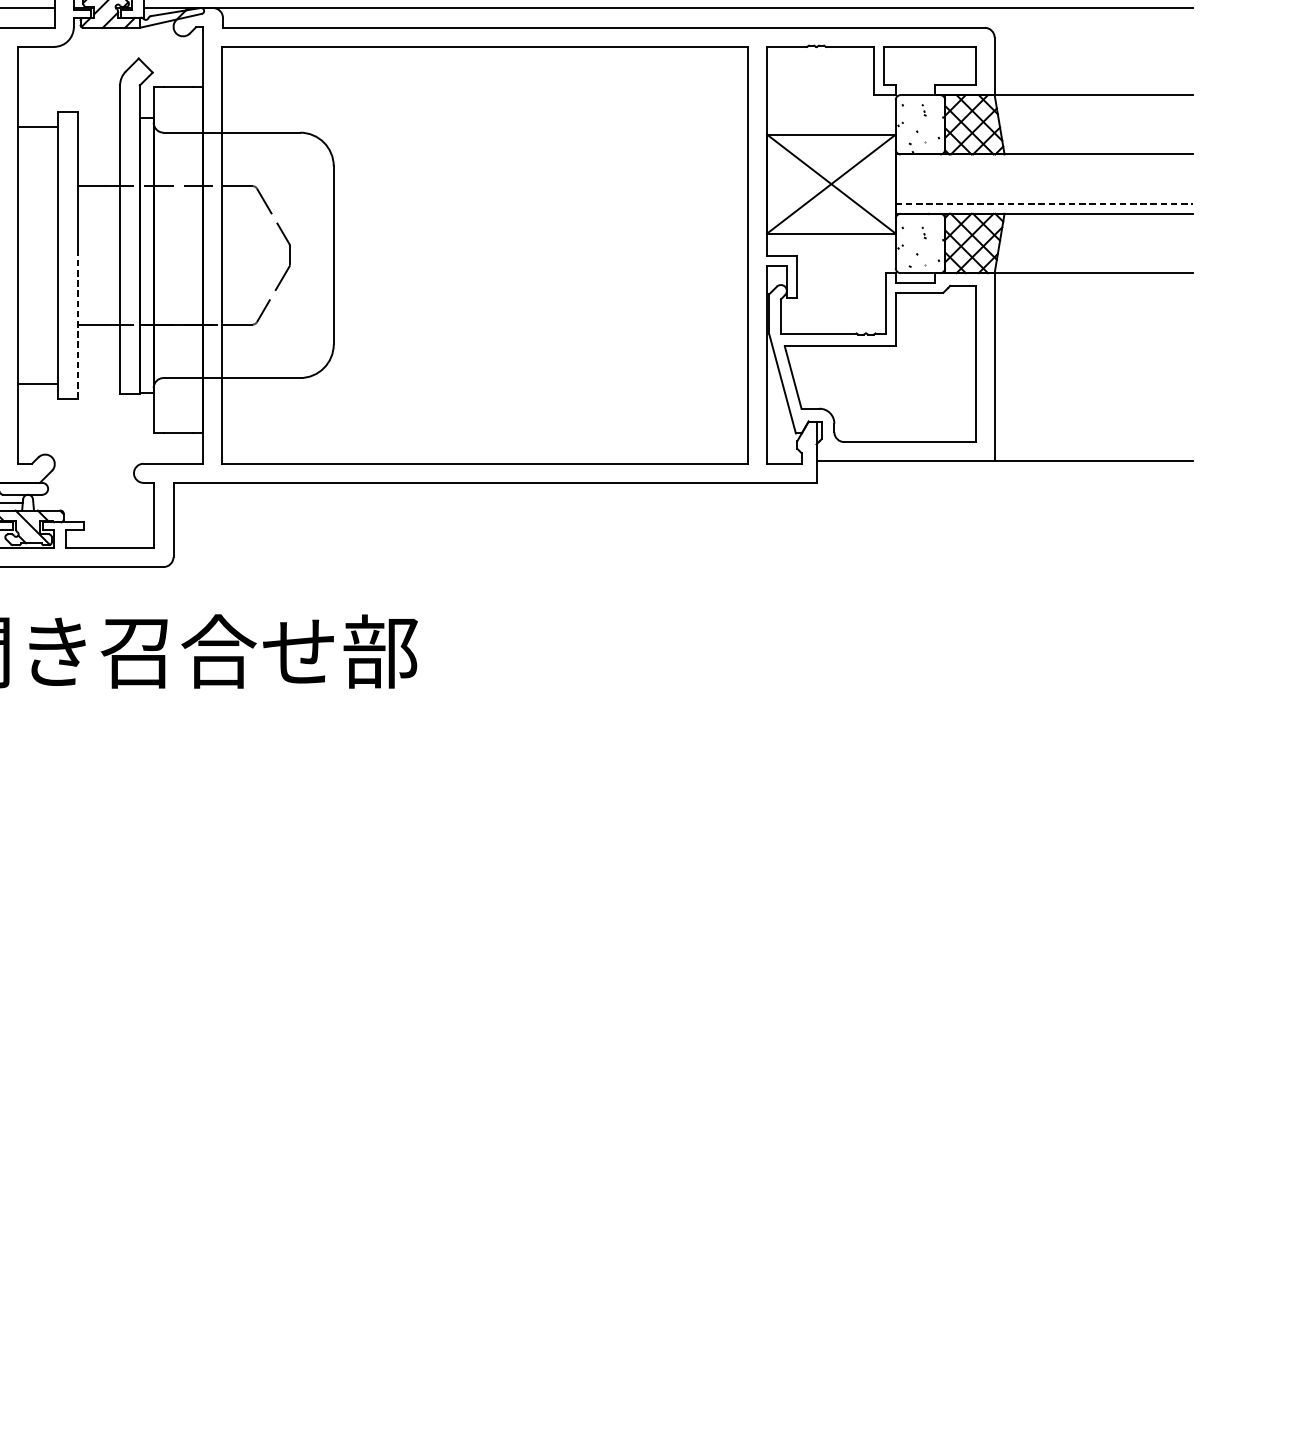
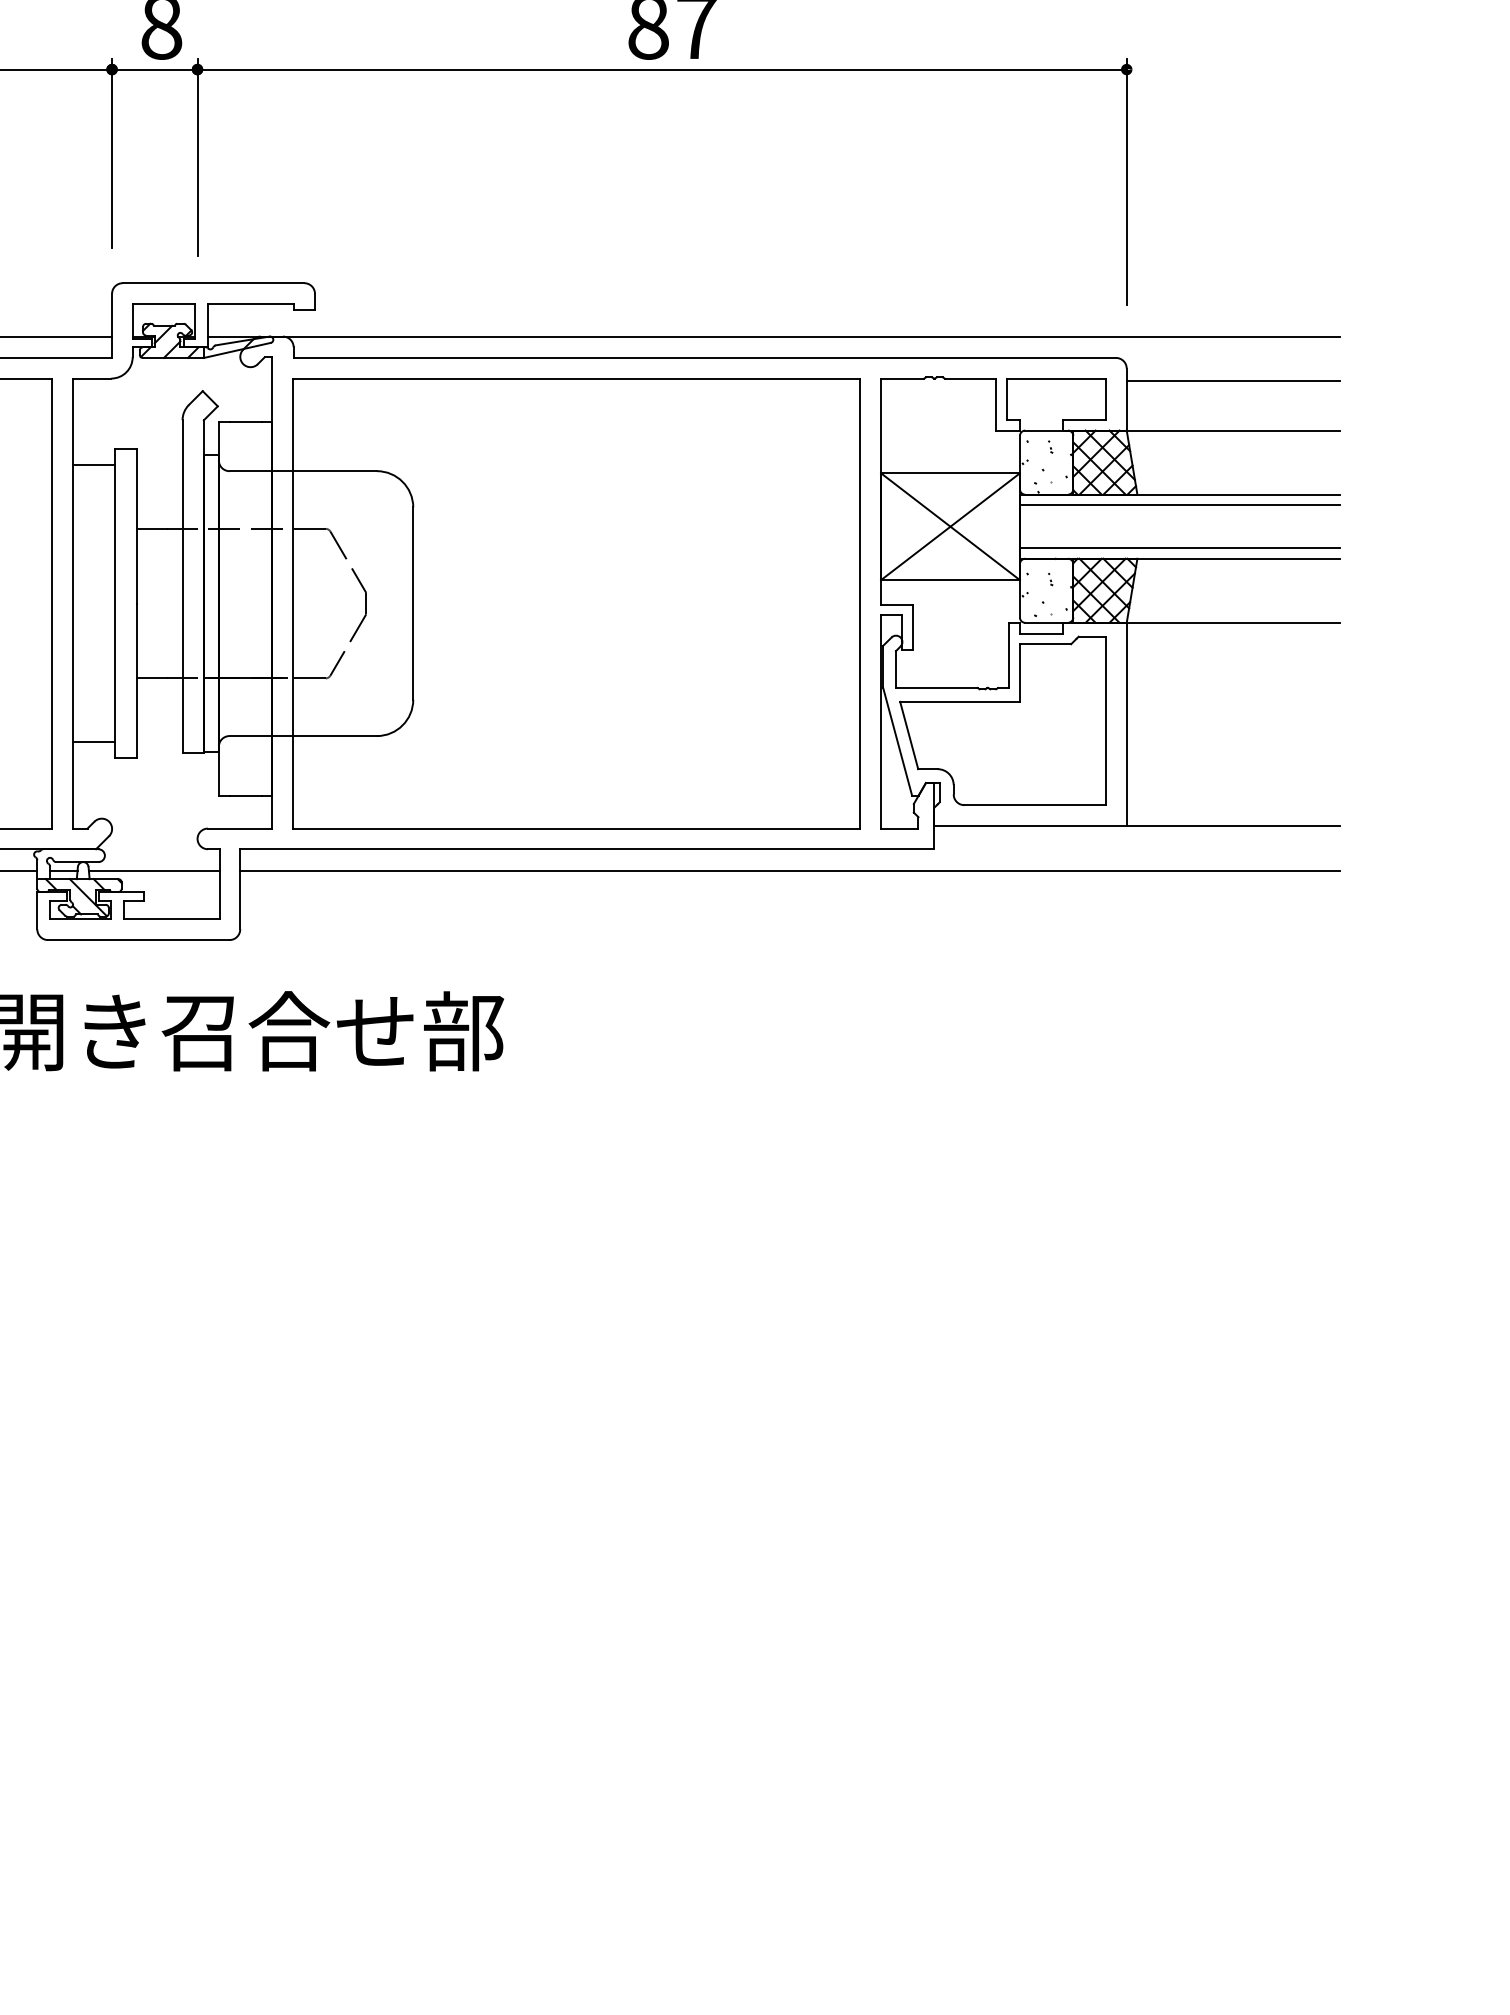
line: (1093, 49) -> (1233, 381), added
line: (1043, 164) -> (1179, 505), added
line: (1044, 204) -> (1180, 548), dashed -> solid
line: (77, 326) -> (136, 680), dashed -> solid
line: (93, 502) -> (153, 870), added
line: (683, 502) -> (790, 870), added

